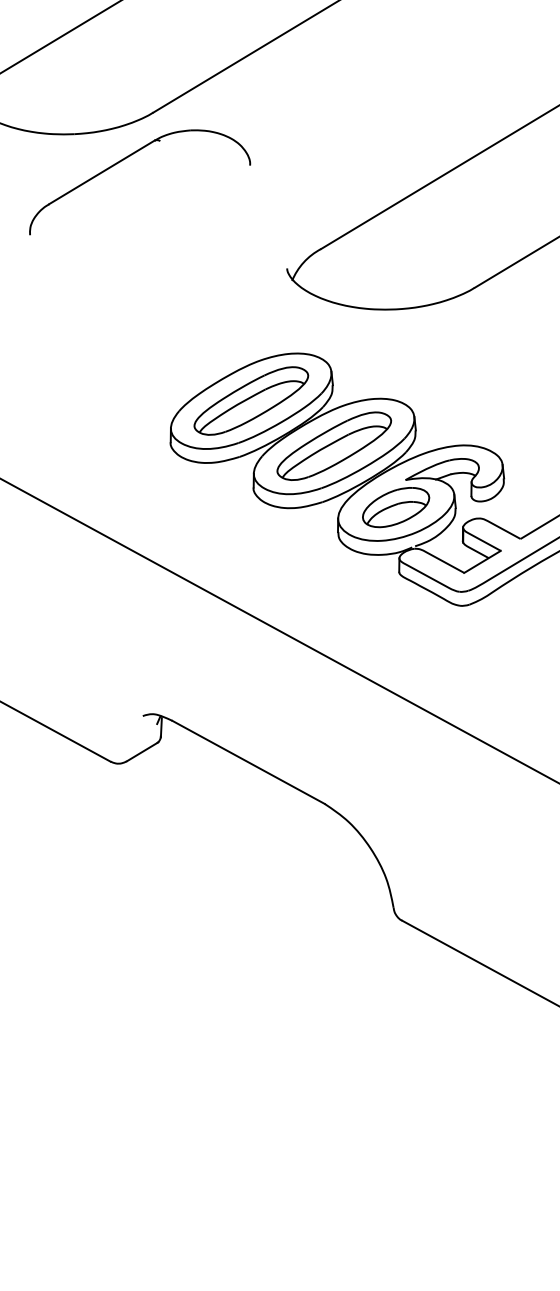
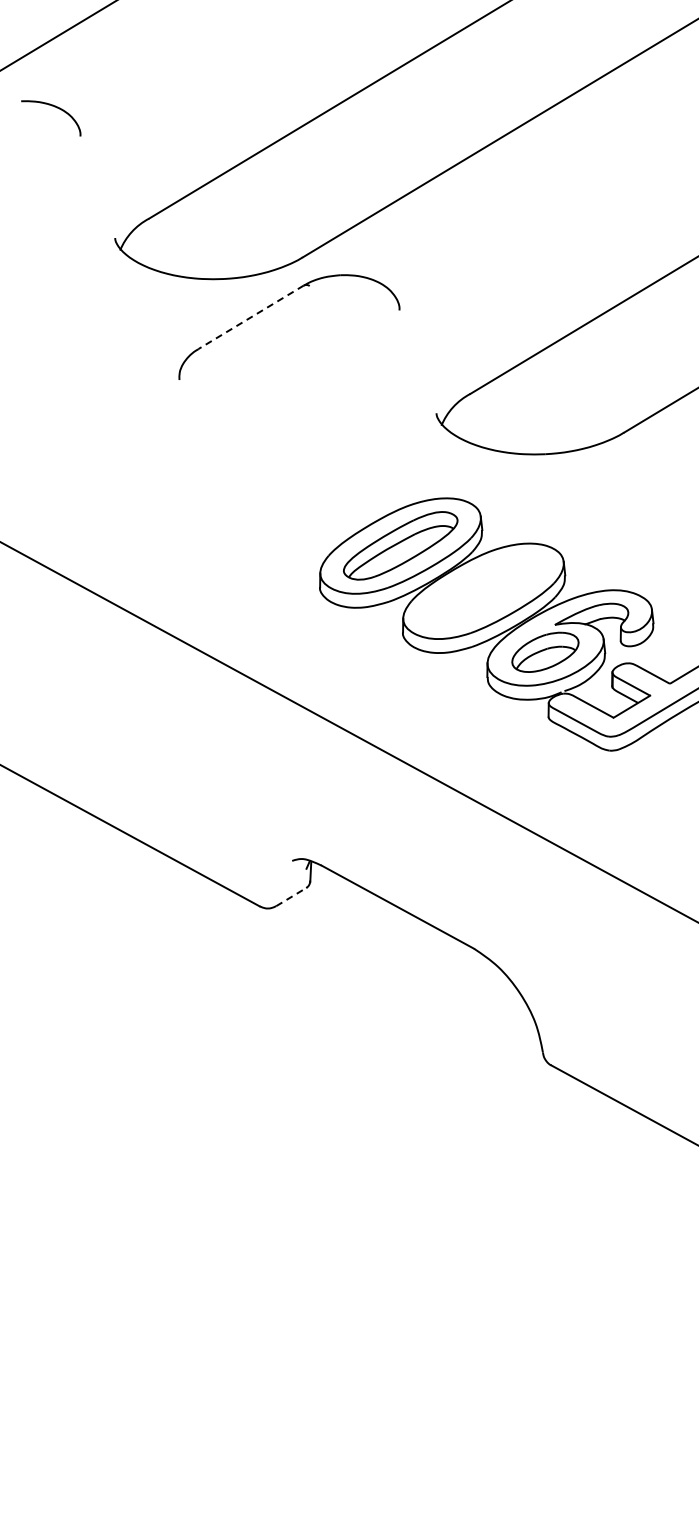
line: (101, 172) -> (250, 317), solid -> dashed
part: (334, 445) -> (483, 590), removed
line: (143, 751) -> (292, 896), solid -> dashed

